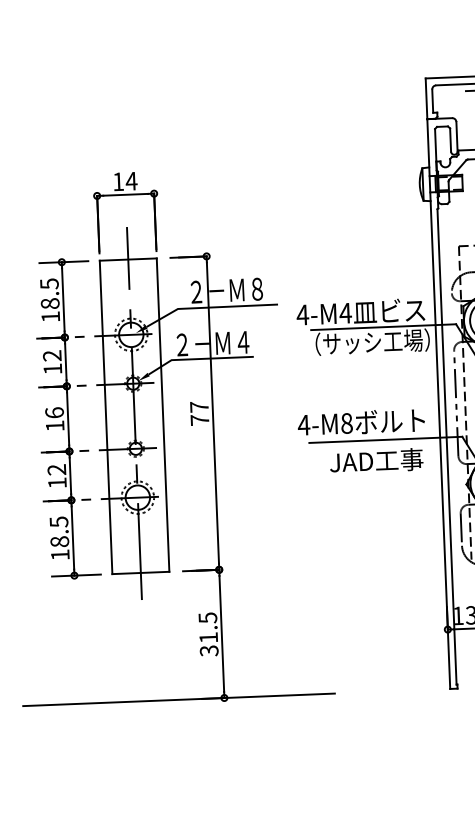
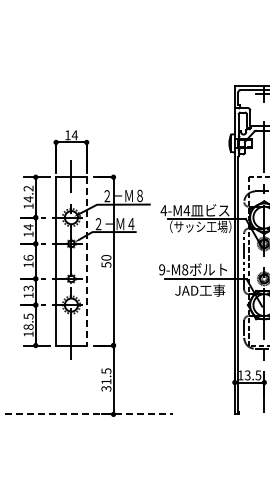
text: (49, 293) -> (28, 193), 18.5 -> 14.2
text: (52, 356) -> (28, 227), 12 -> 14
text: (199, 413) -> (106, 261), 77 -> 50
line: (162, 415) -> (86, 261), solid -> dashed
text: (302, 424) -> (161, 269), 4-M8 -> 9-M8
text: (56, 469) -> (28, 288), 12 -> 13
line: (179, 699) -> (89, 414), solid -> dashed

